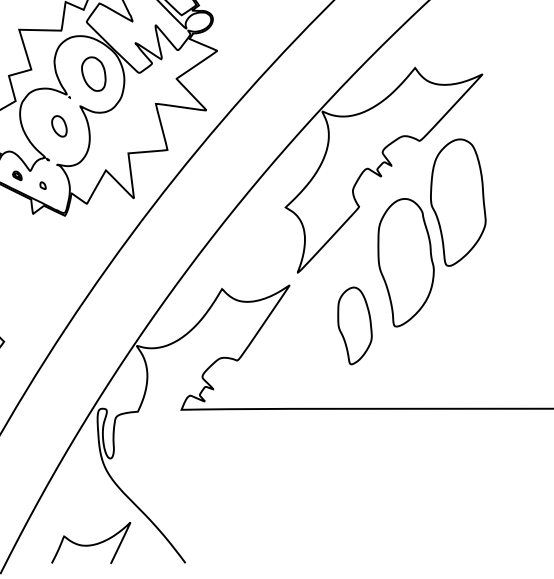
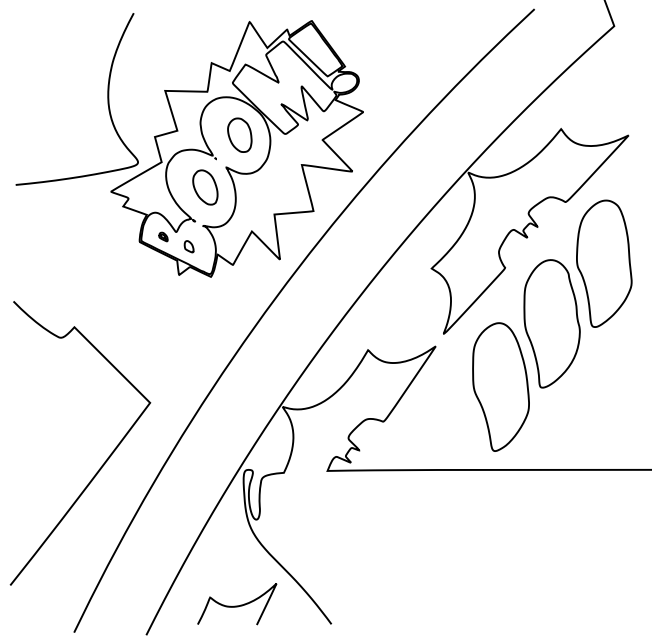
part: (59, 126) -> (205, 187), size x1.67
part: (42, 185) -> (188, 246), size x1.67
part: (354, 325) -> (500, 386), size x1.67

